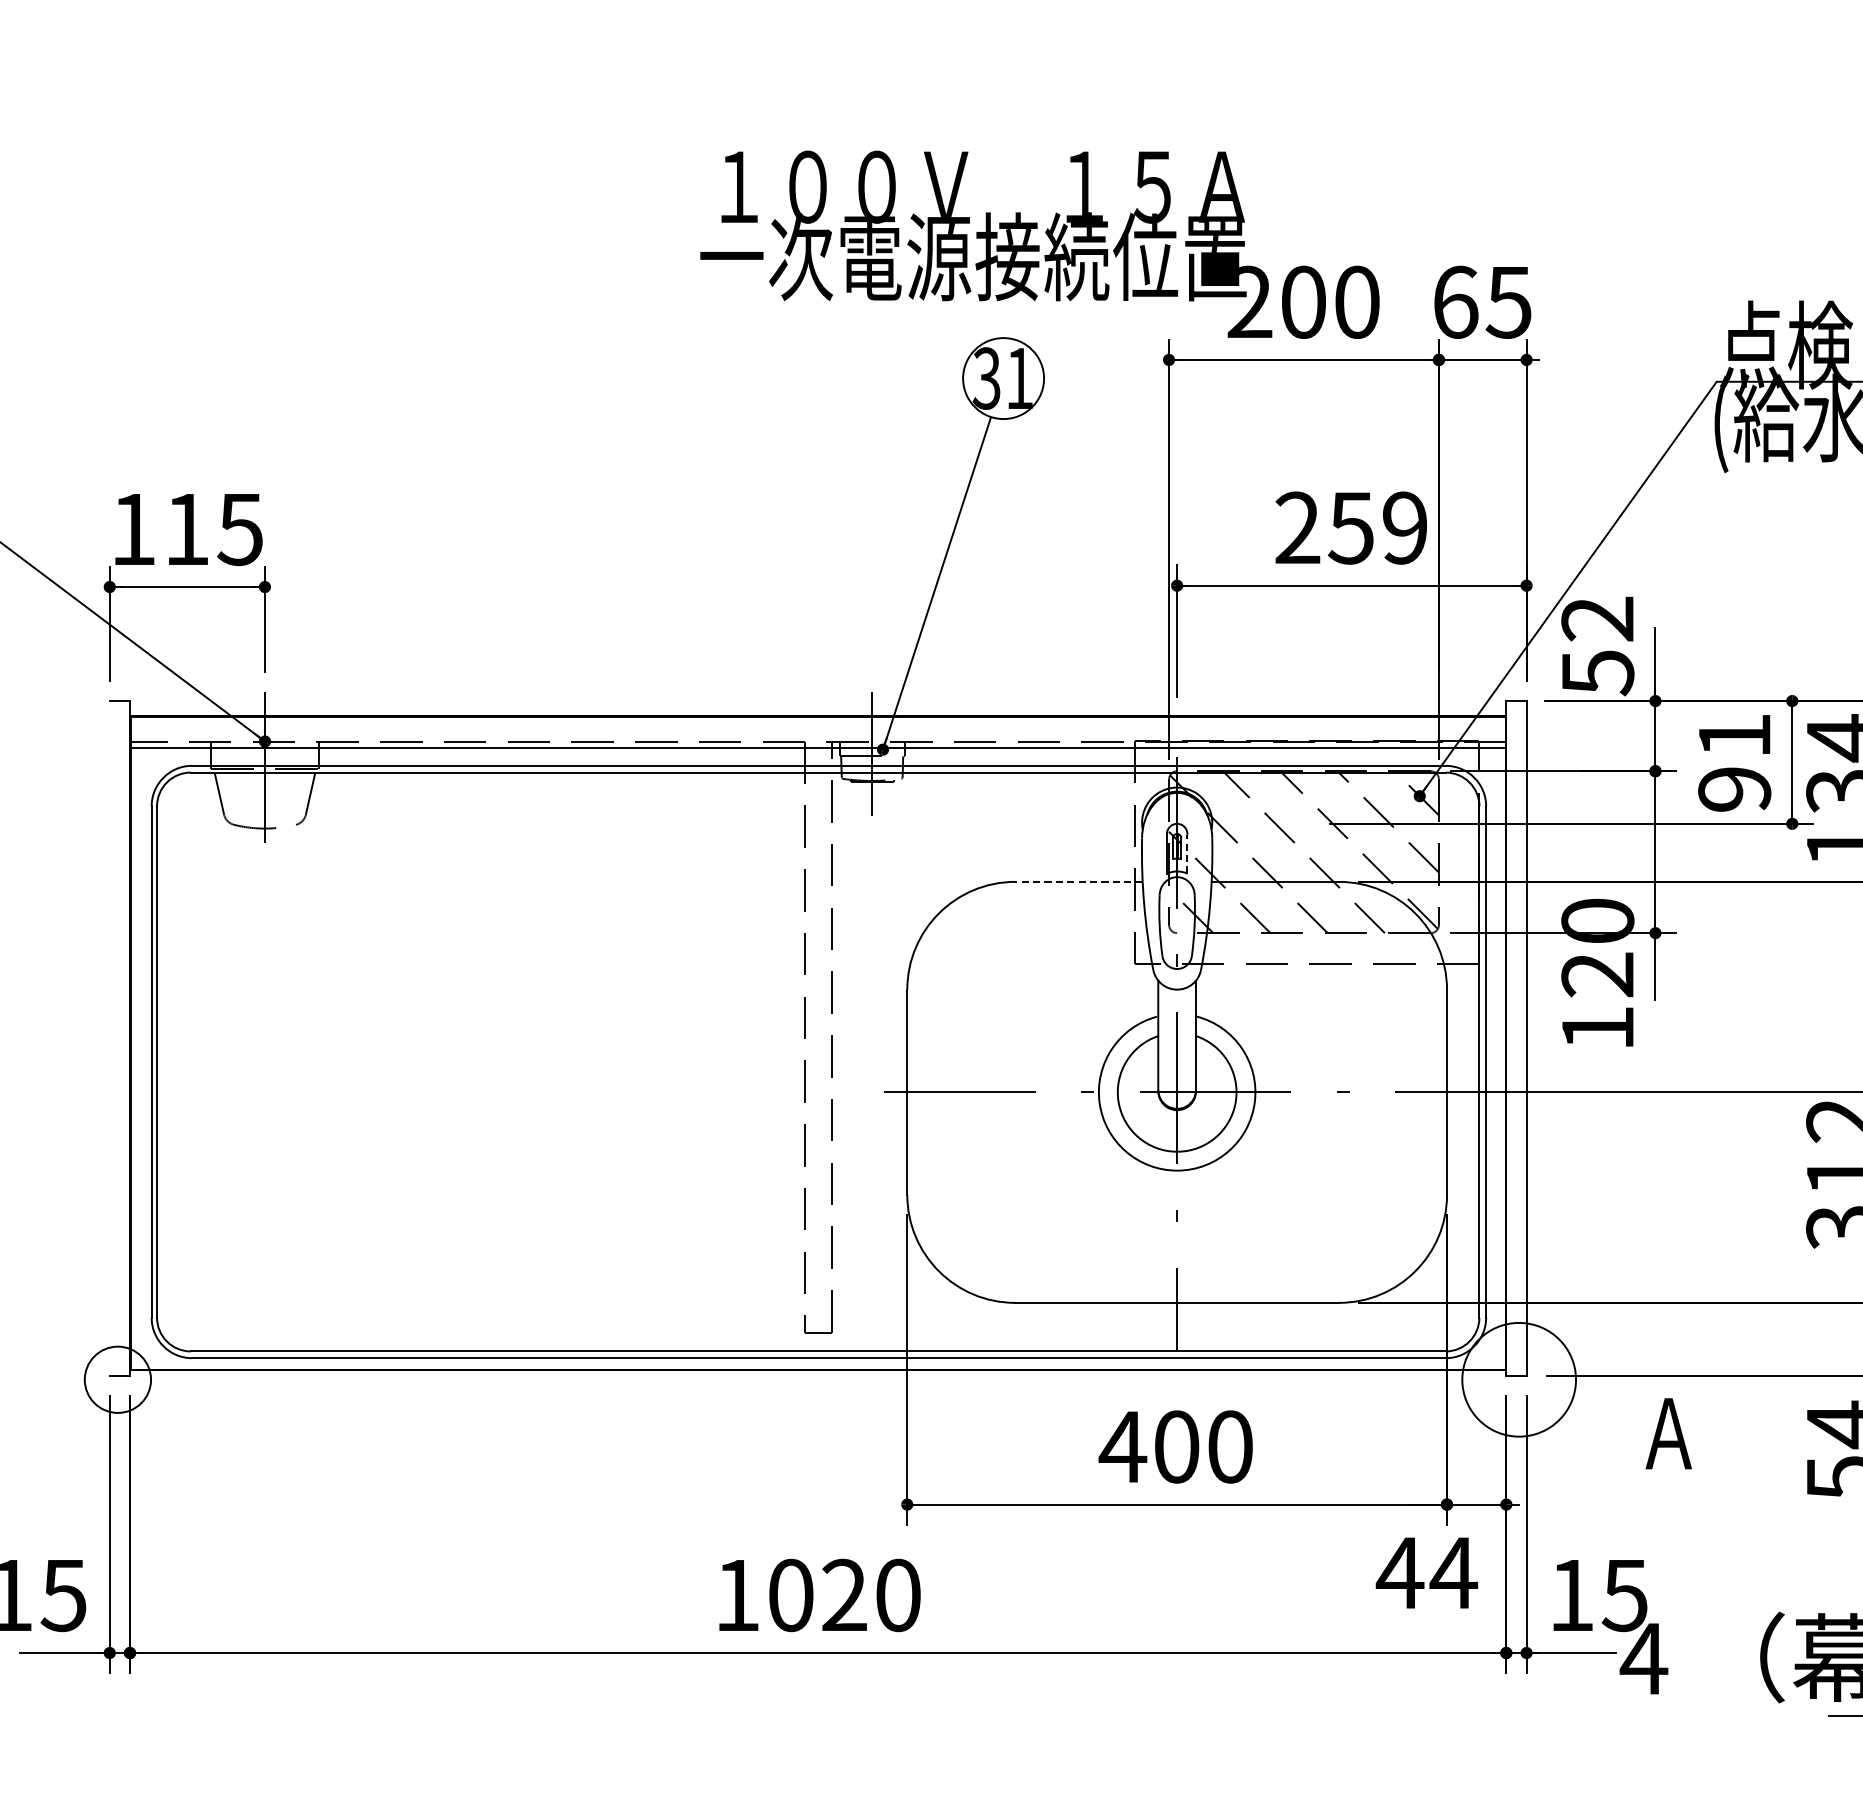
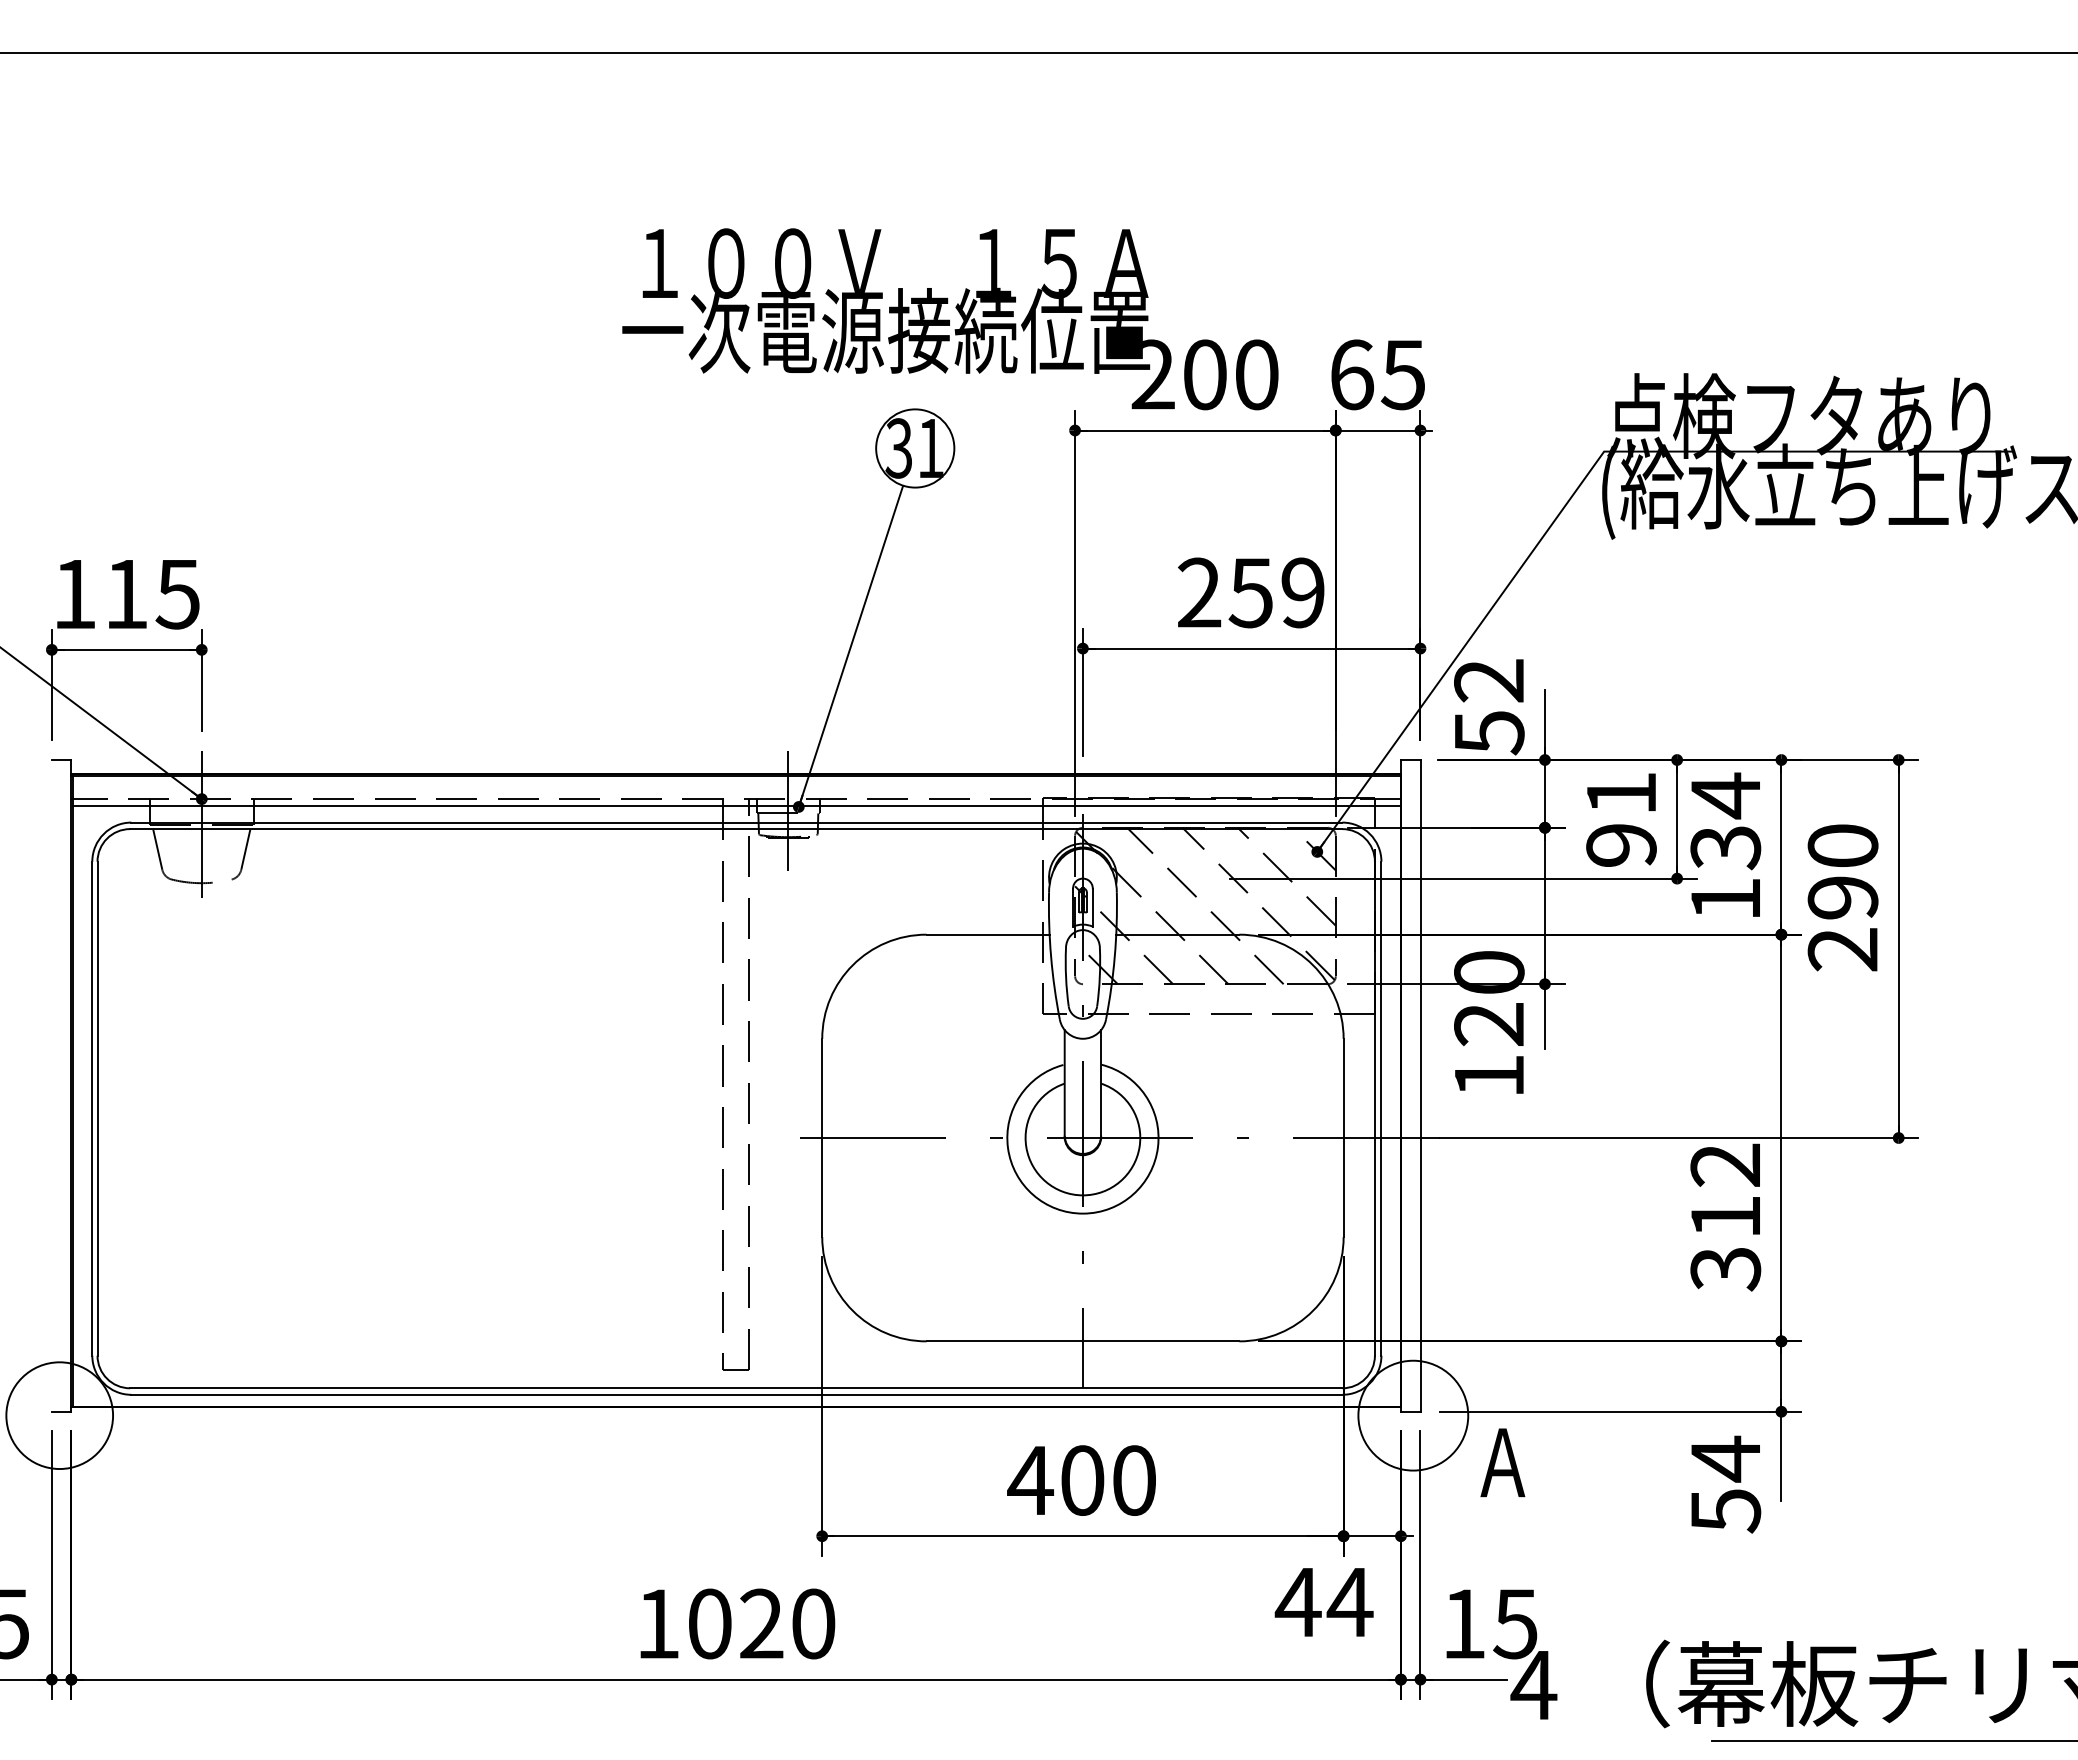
line: (1187, 853) -> (1092, 907), dashed -> solid
line: (1079, 881) -> (988, 934), dashed -> solid
circle: (117, 1379) -> (59, 1415), size x1.67
text: (1668, 1433) -> (1502, 1462), moved

